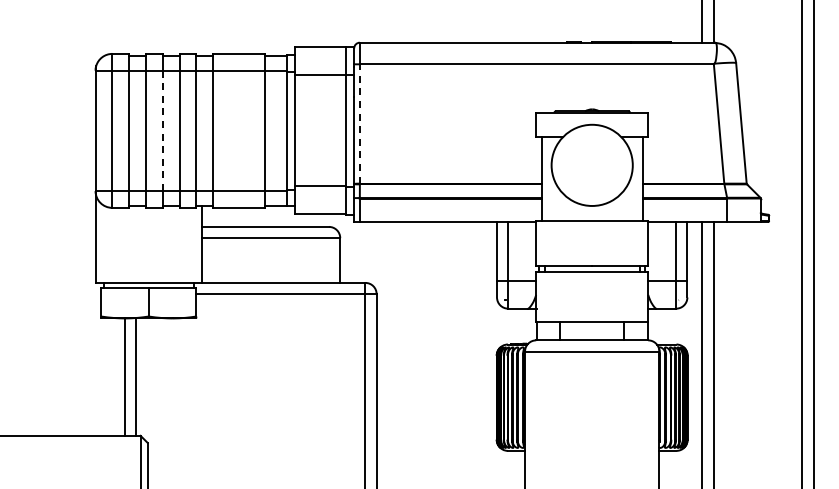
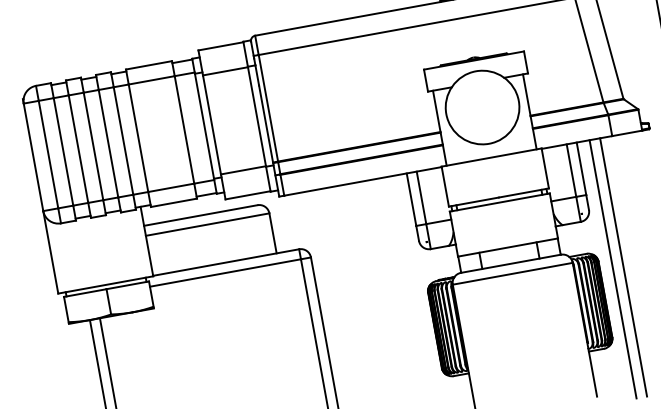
line: (359, 123) -> (267, 107), dashed -> solid
line: (162, 130) -> (93, 146), dashed -> solid

